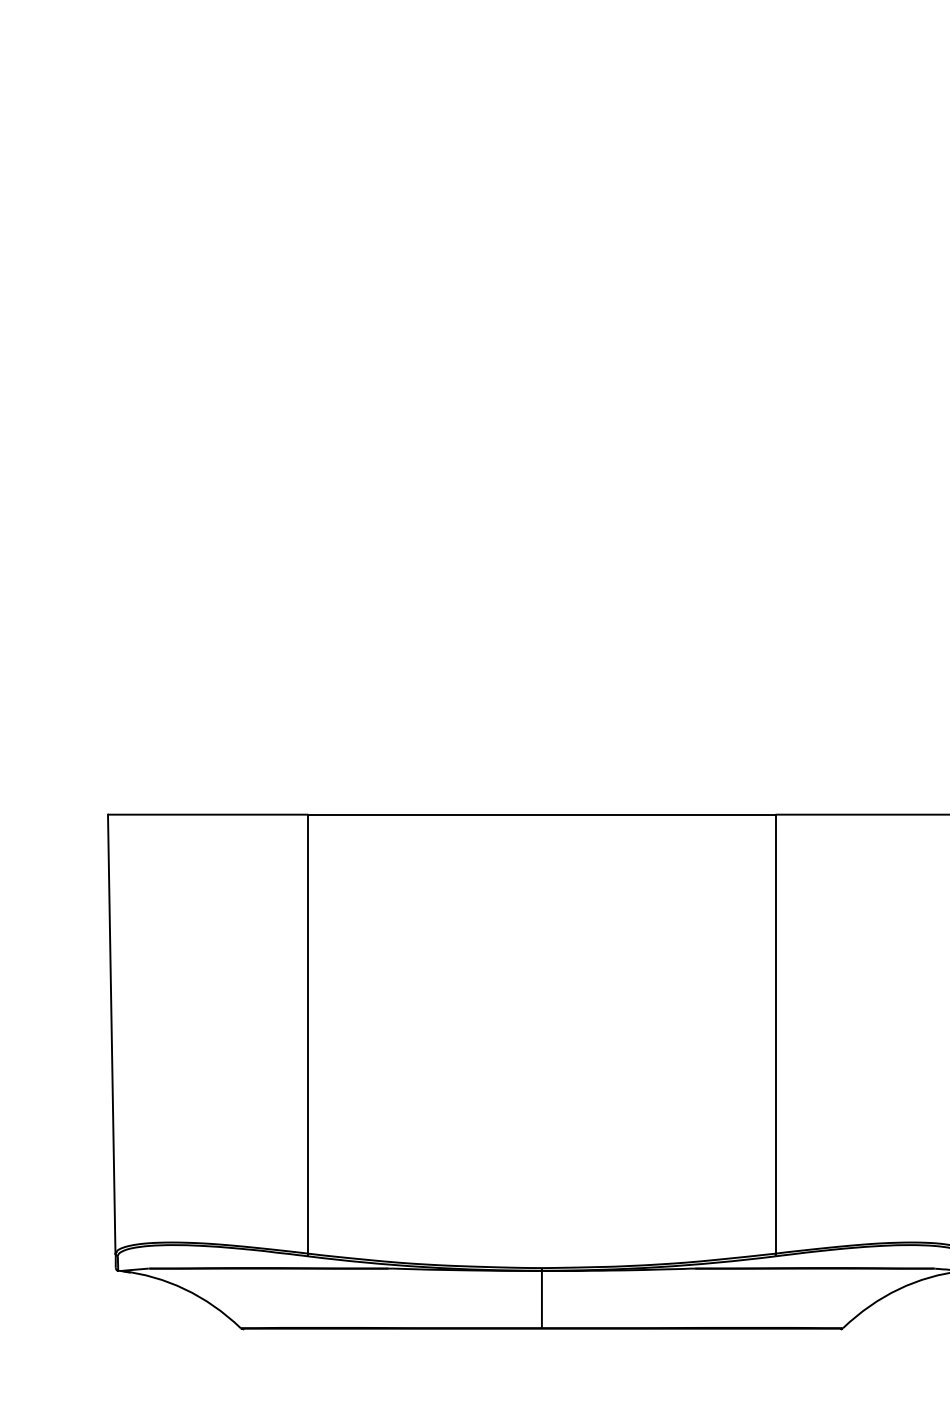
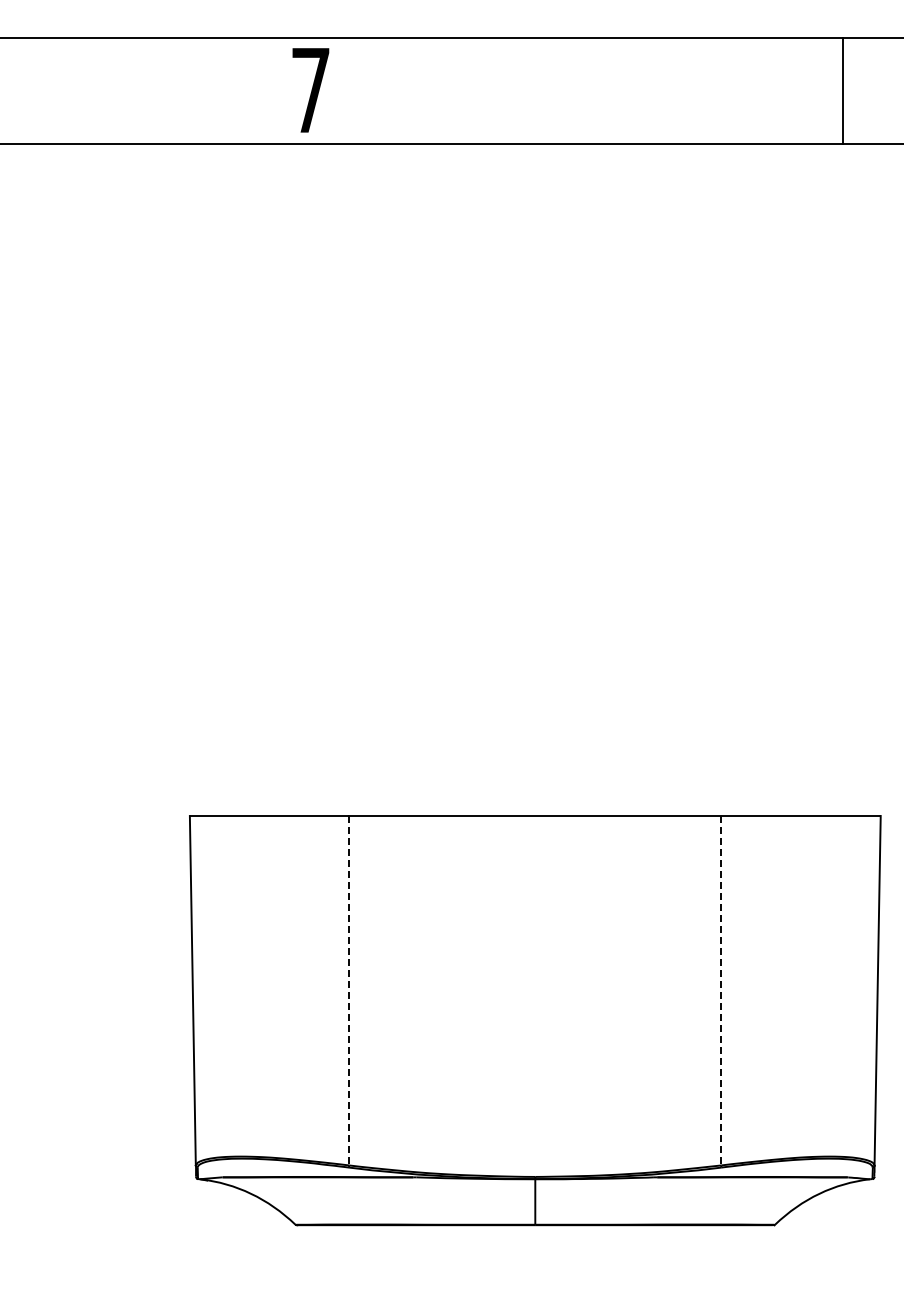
line: (308, 1033) -> (349, 990), solid -> dashed
line: (775, 1033) -> (721, 990), solid -> dashed

